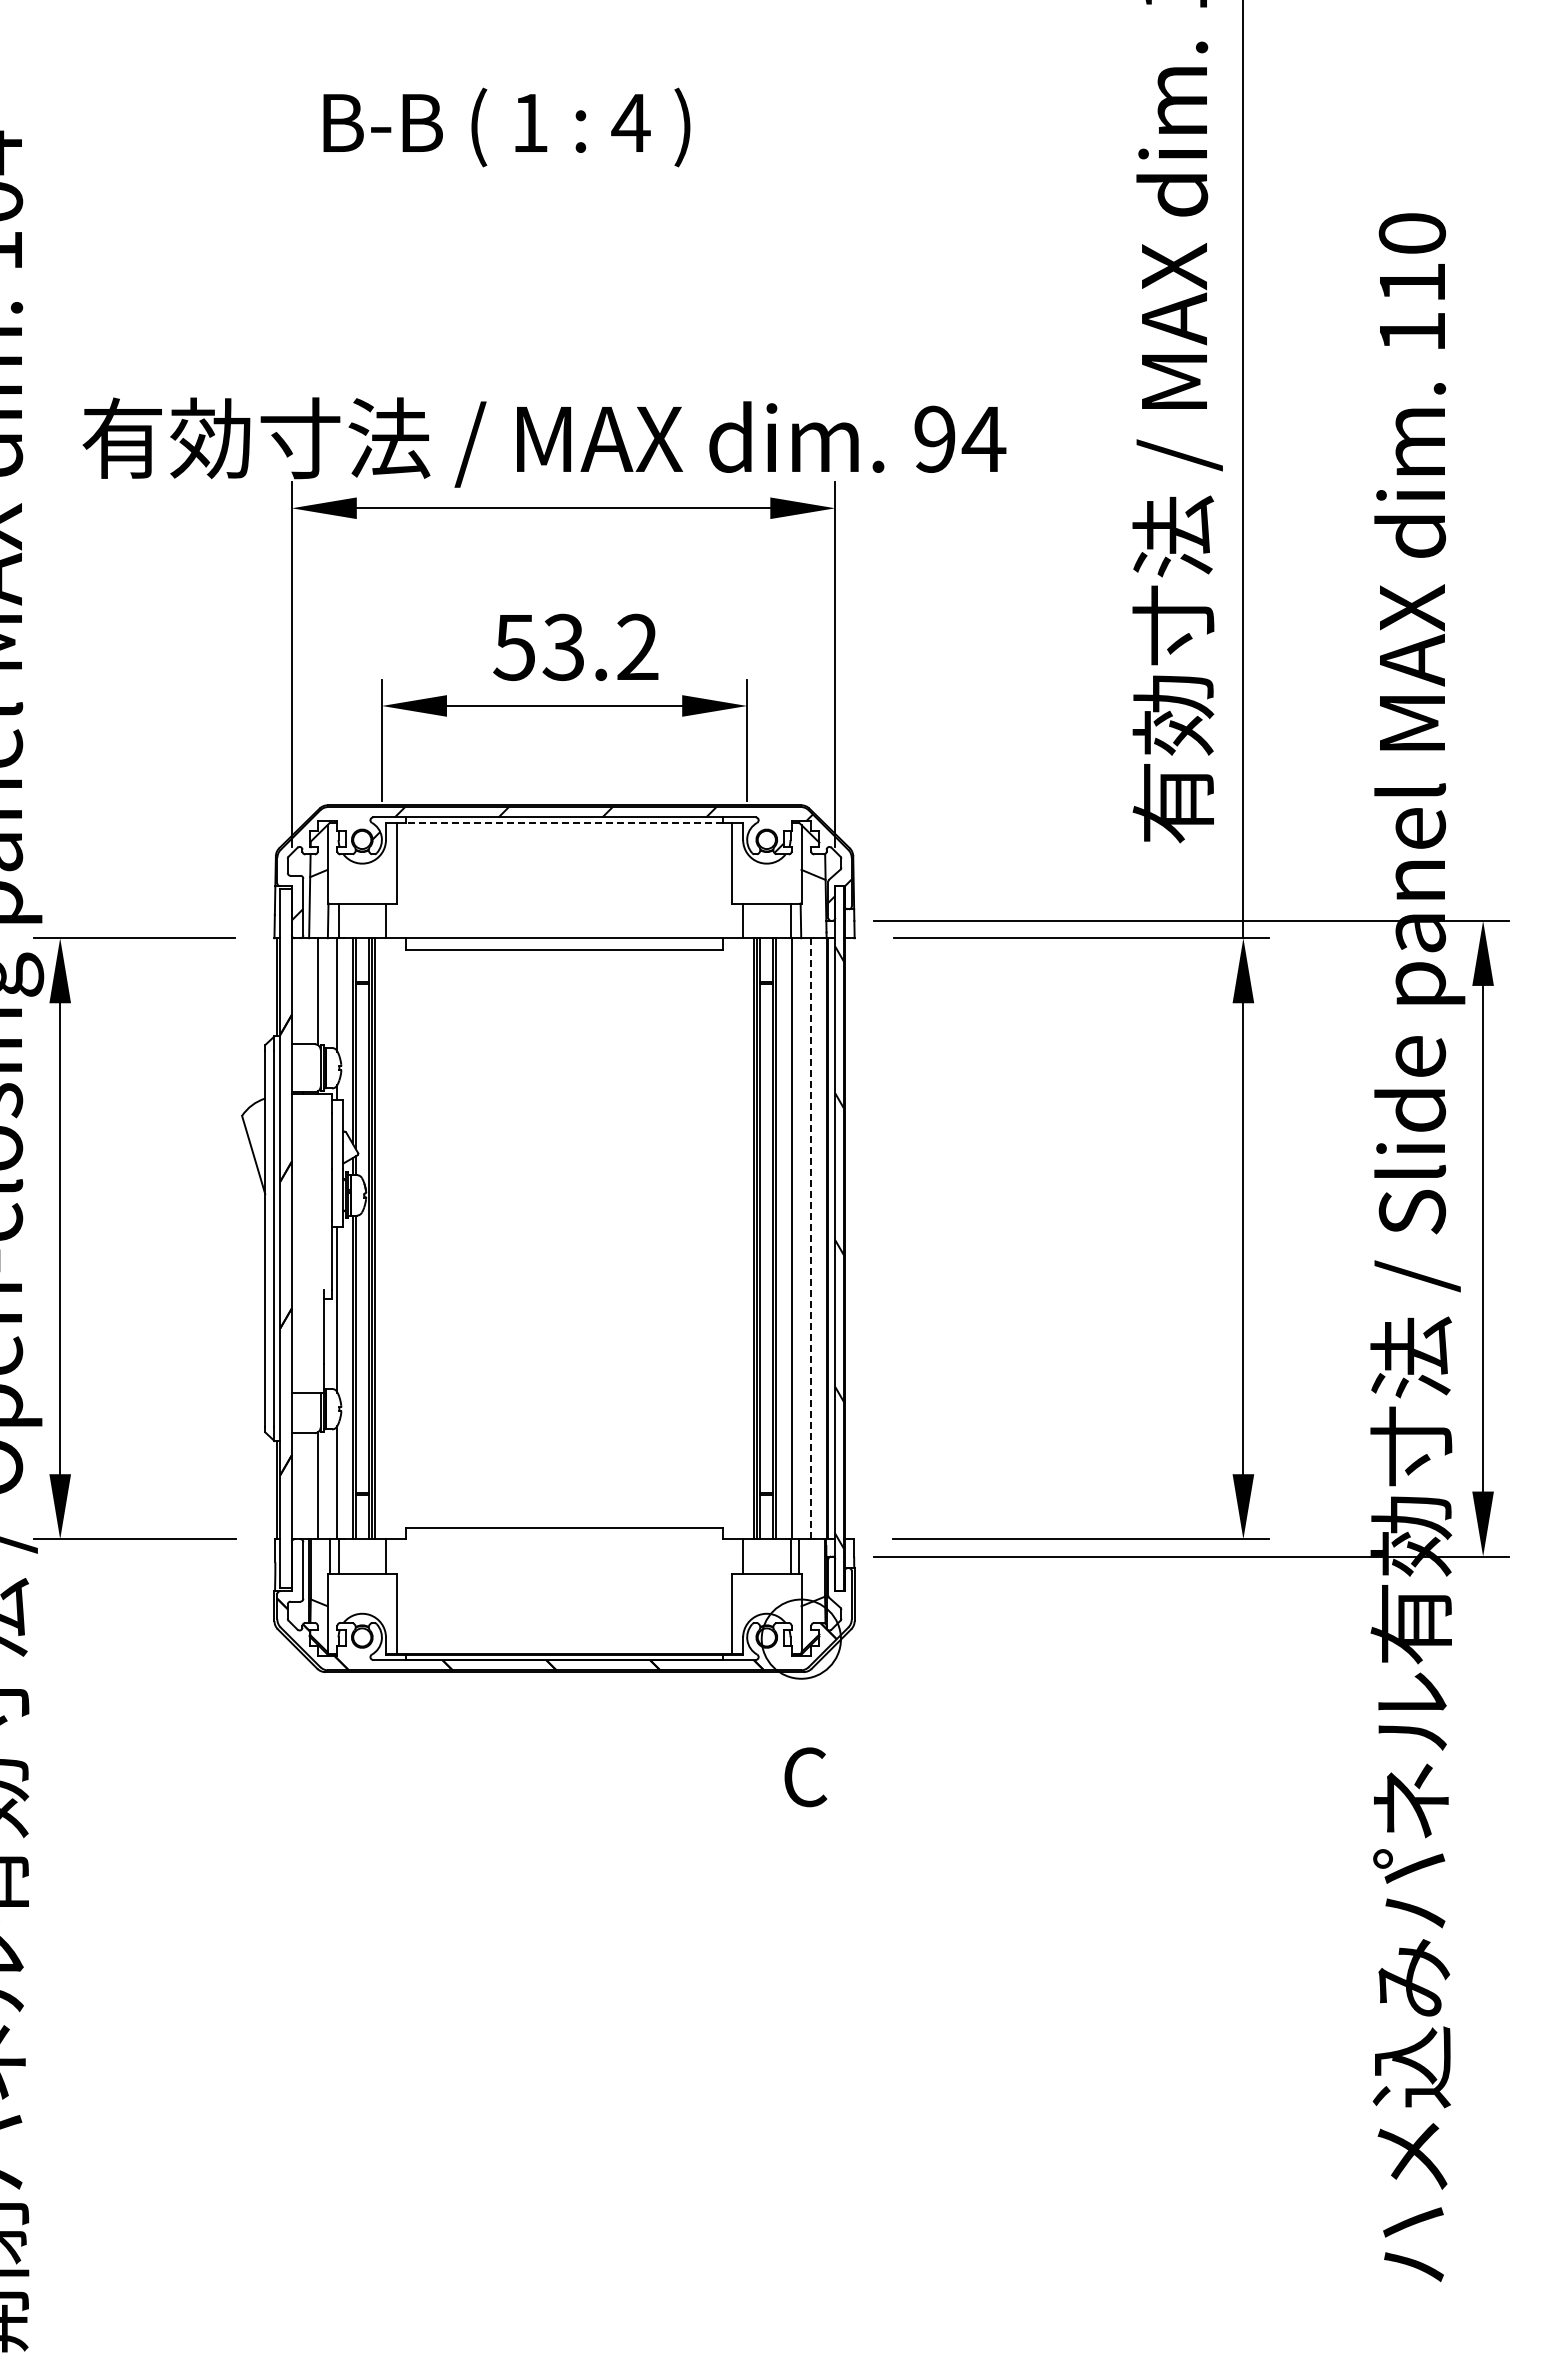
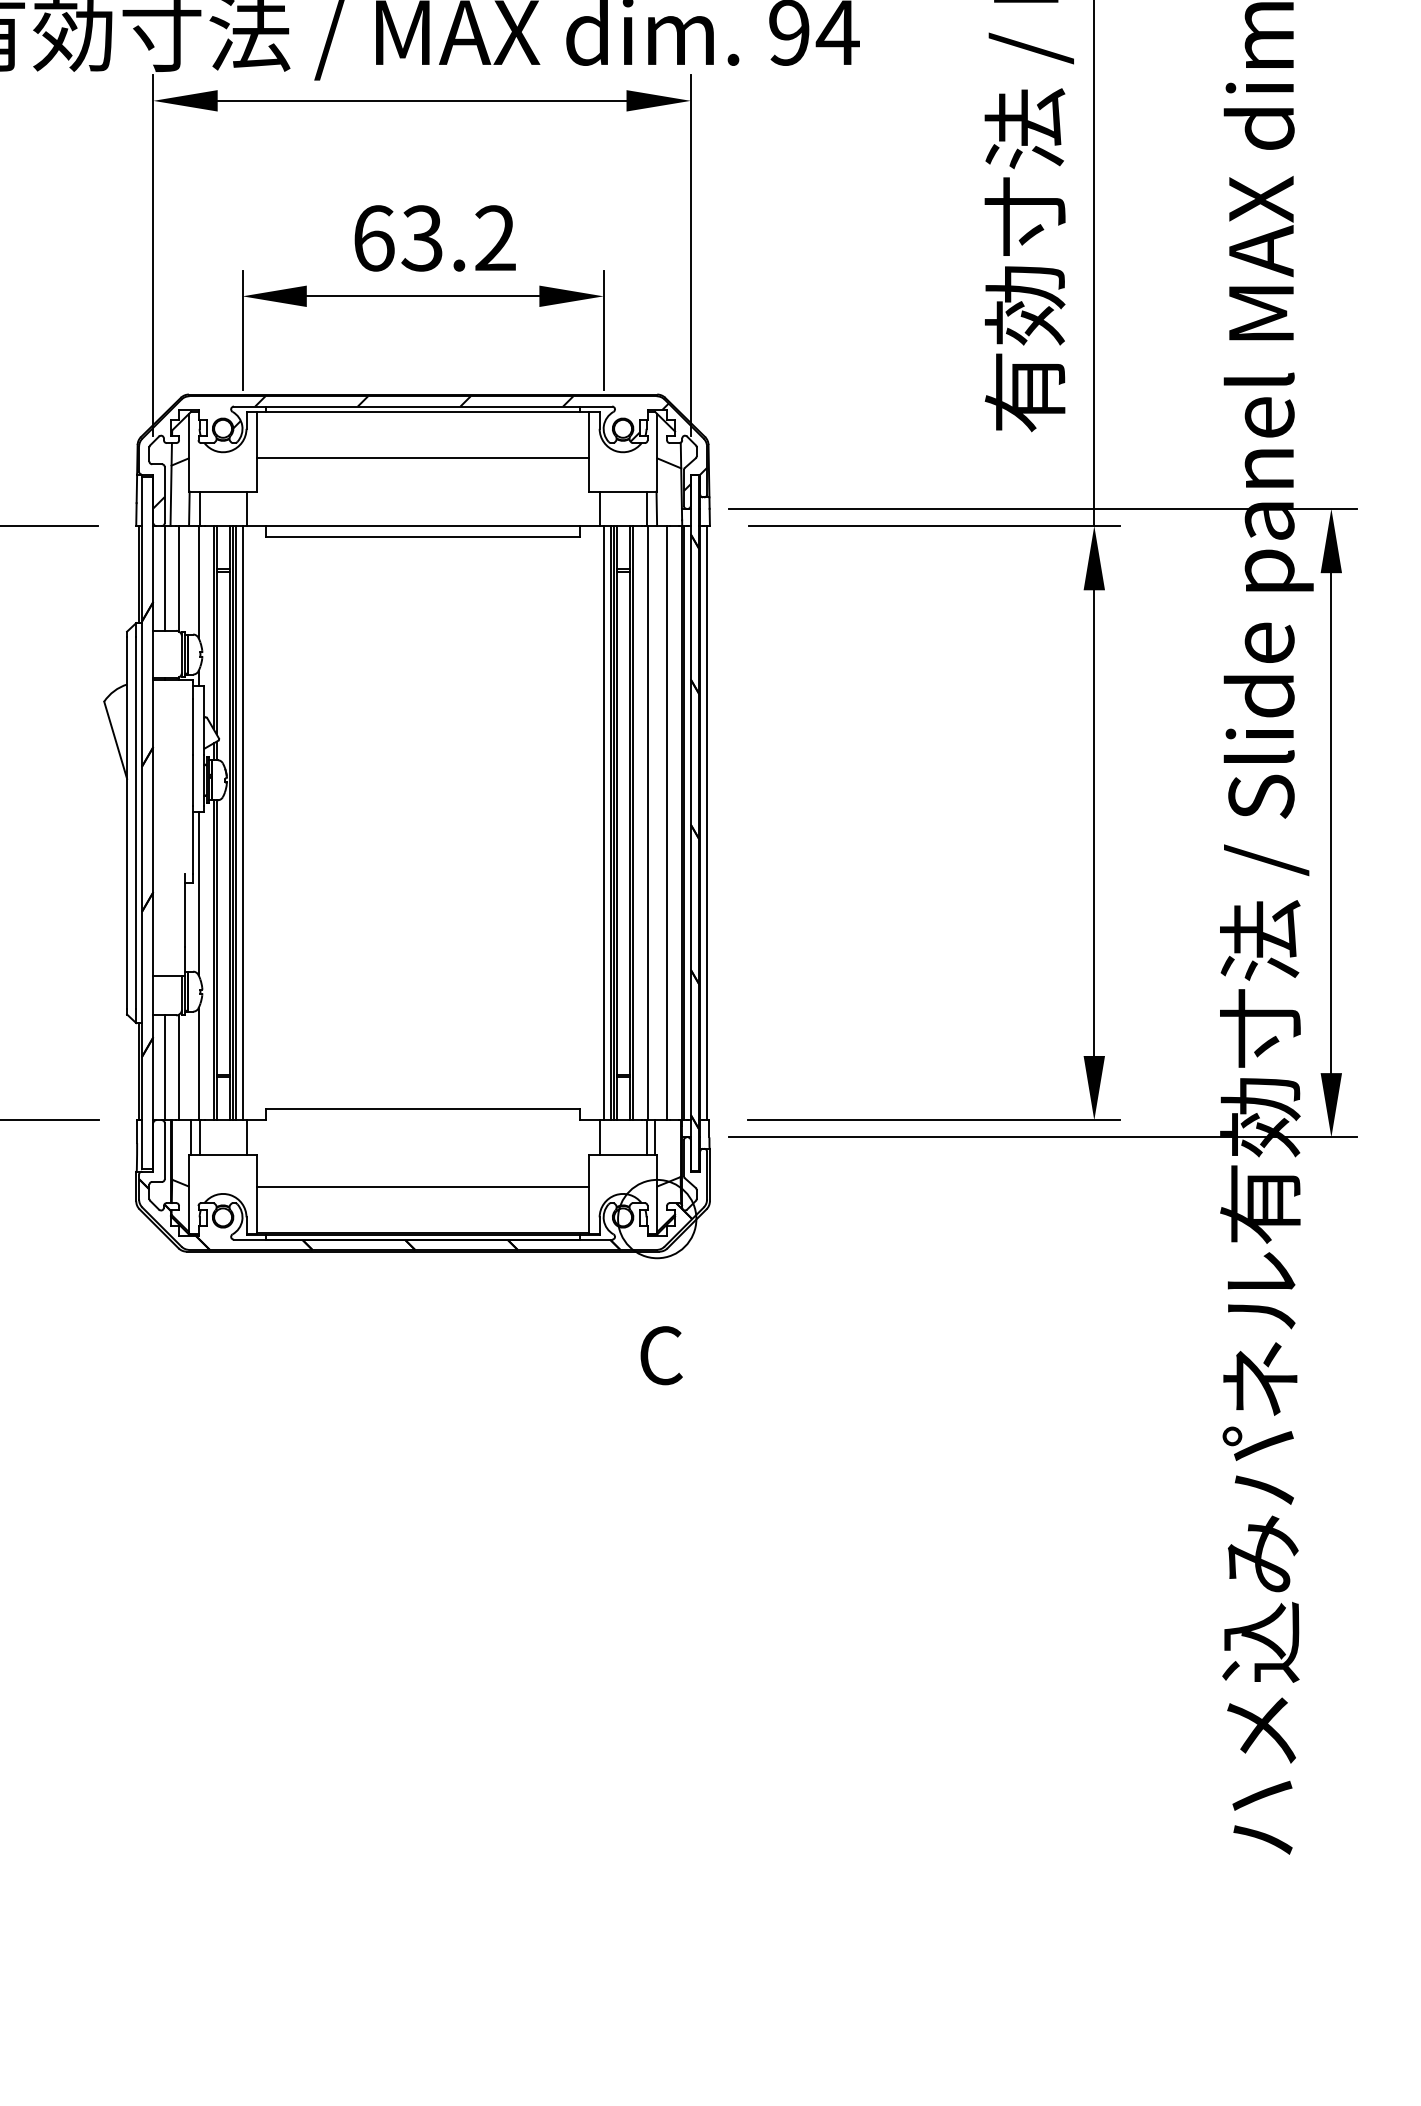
text: (514, 647) -> (373, 238), 53.2 -> 63.2
line: (564, 822) -> (423, 411), dashed -> solid
line: (564, 869) -> (423, 458), added
line: (303, 991) -> (164, 578), added
line: (381, 1238) -> (242, 822), added
line: (747, 1238) -> (603, 822), added
line: (811, 1238) -> (667, 822), dashed -> solid
line: (851, 1238) -> (706, 822), added
hatch: (839, 1247) -> (694, 831), added
line: (303, 1486) -> (164, 1068), added
line: (564, 1607) -> (423, 1187), added

